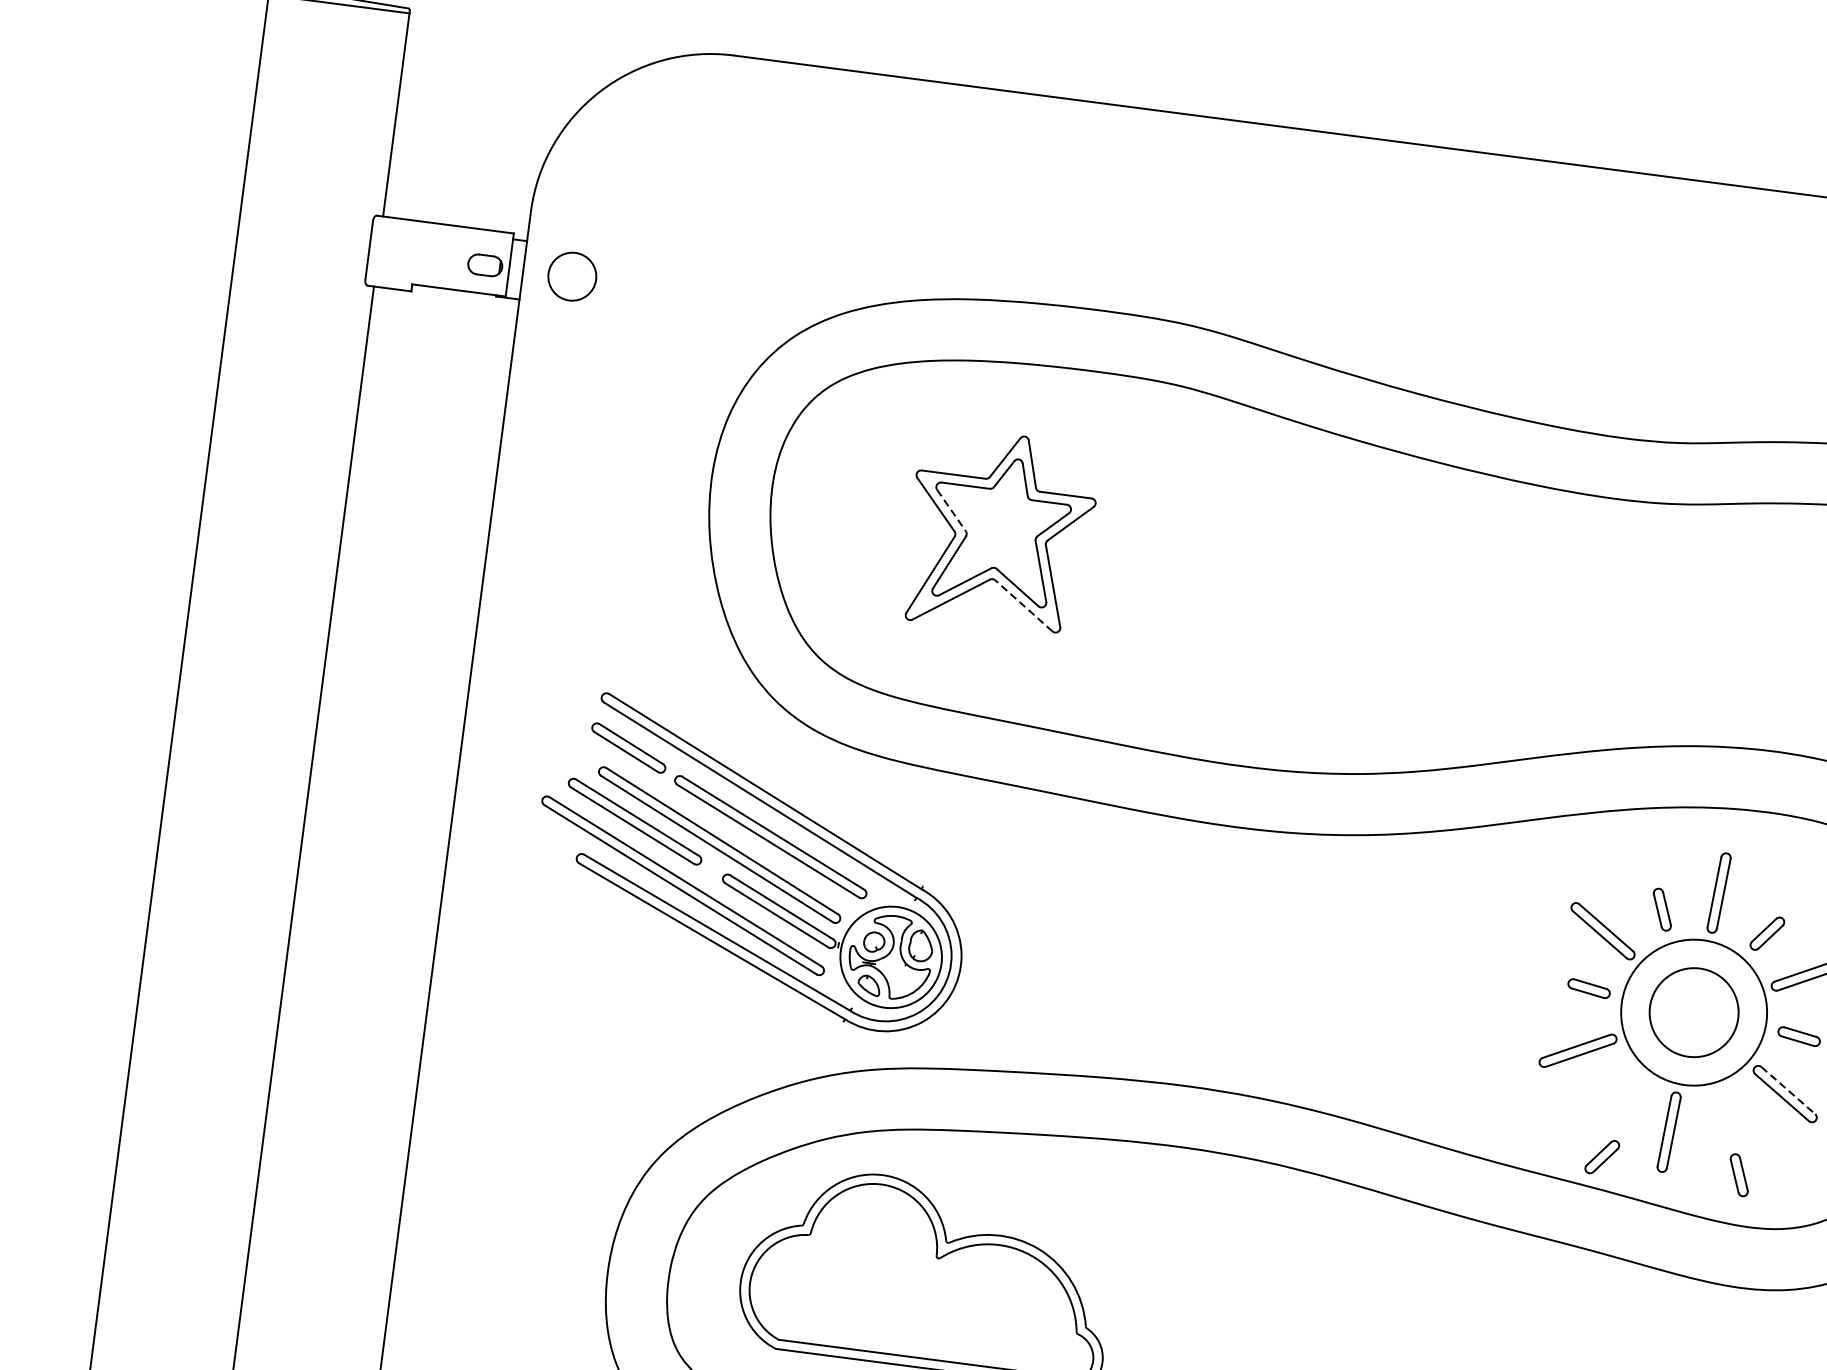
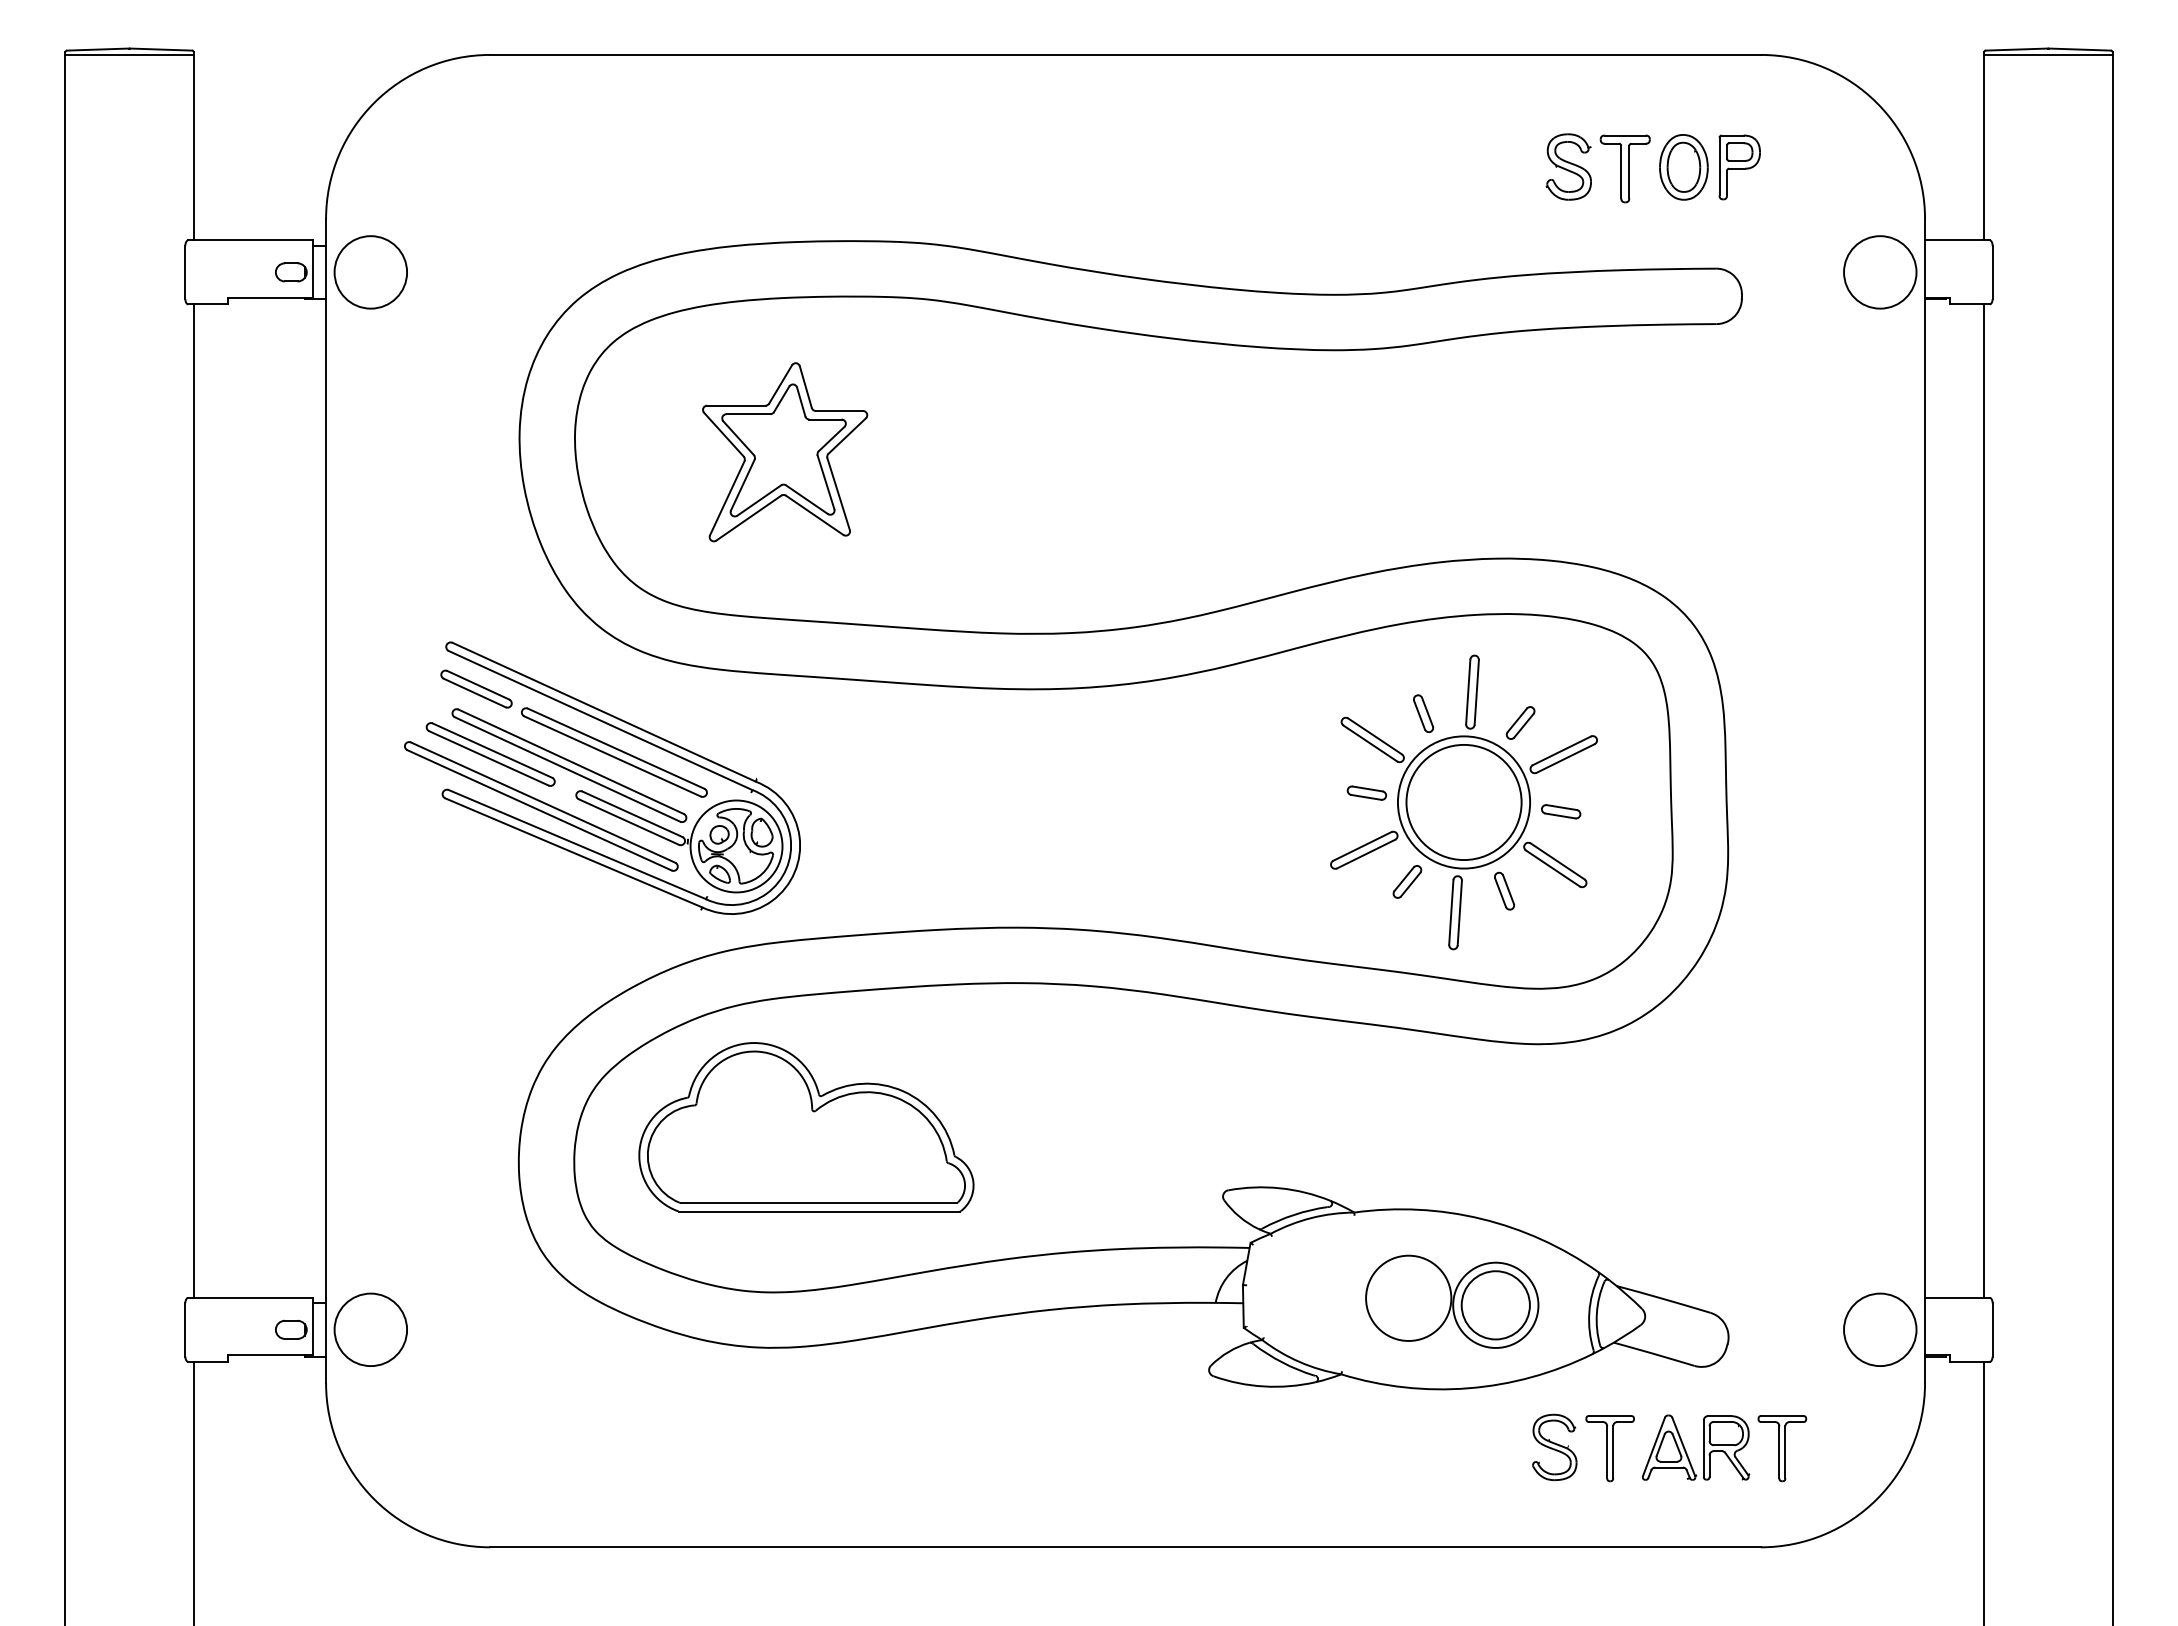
circle: (571, 276) -> (370, 272), size x1.67
line: (951, 510) -> (738, 438), dashed -> solid
line: (1023, 606) -> (814, 515), dashed -> solid
circle: (1693, 1012) -> (1463, 802), size x1.43
line: (1789, 1090) -> (1558, 861), dashed -> solid
part: (1602, 1156) -> (1407, 881), moved
part: (1739, 1174) -> (1504, 890), moved

